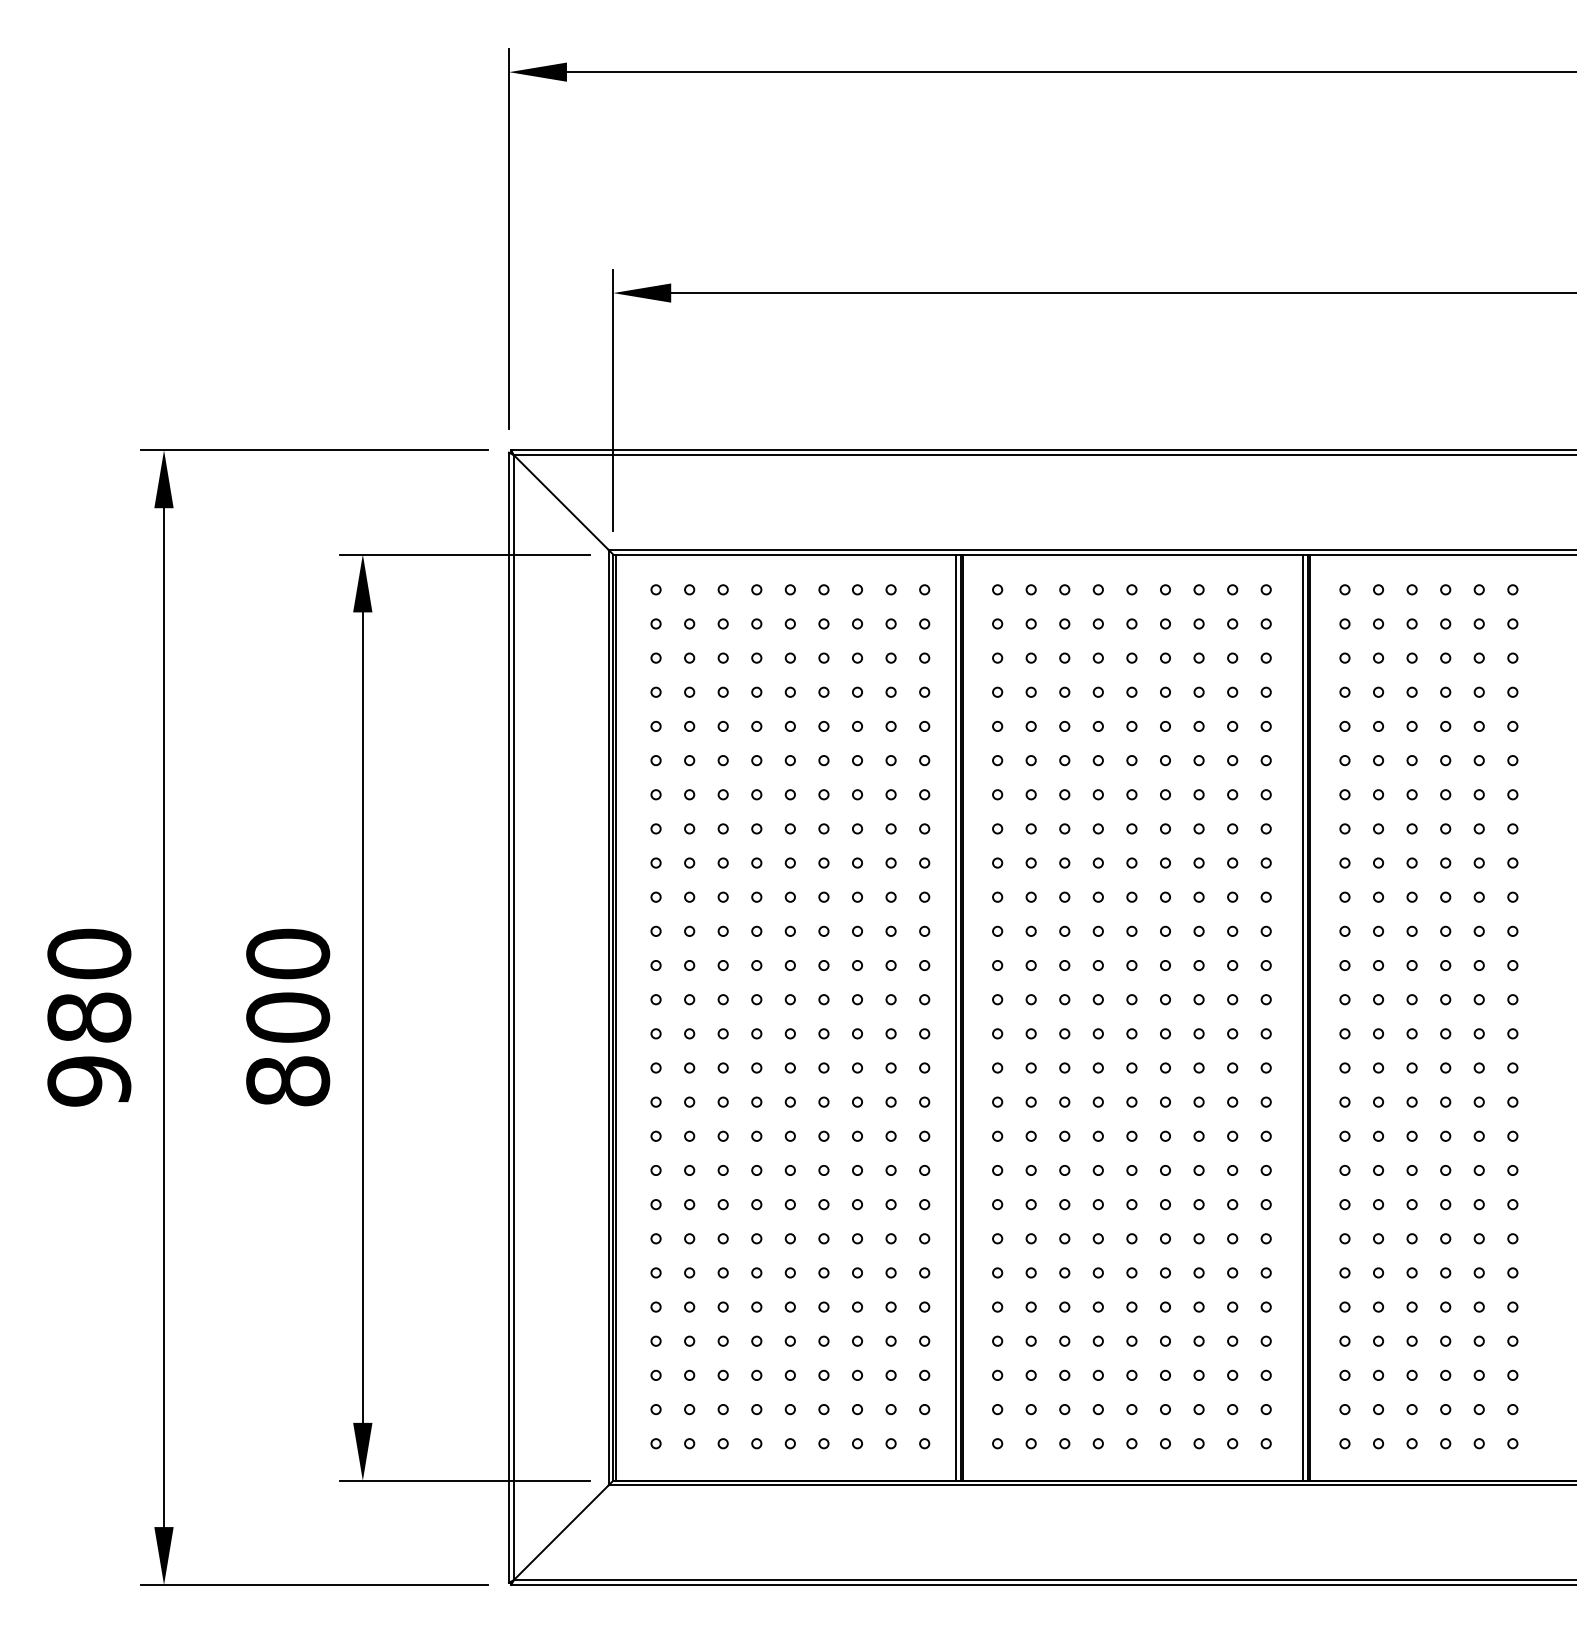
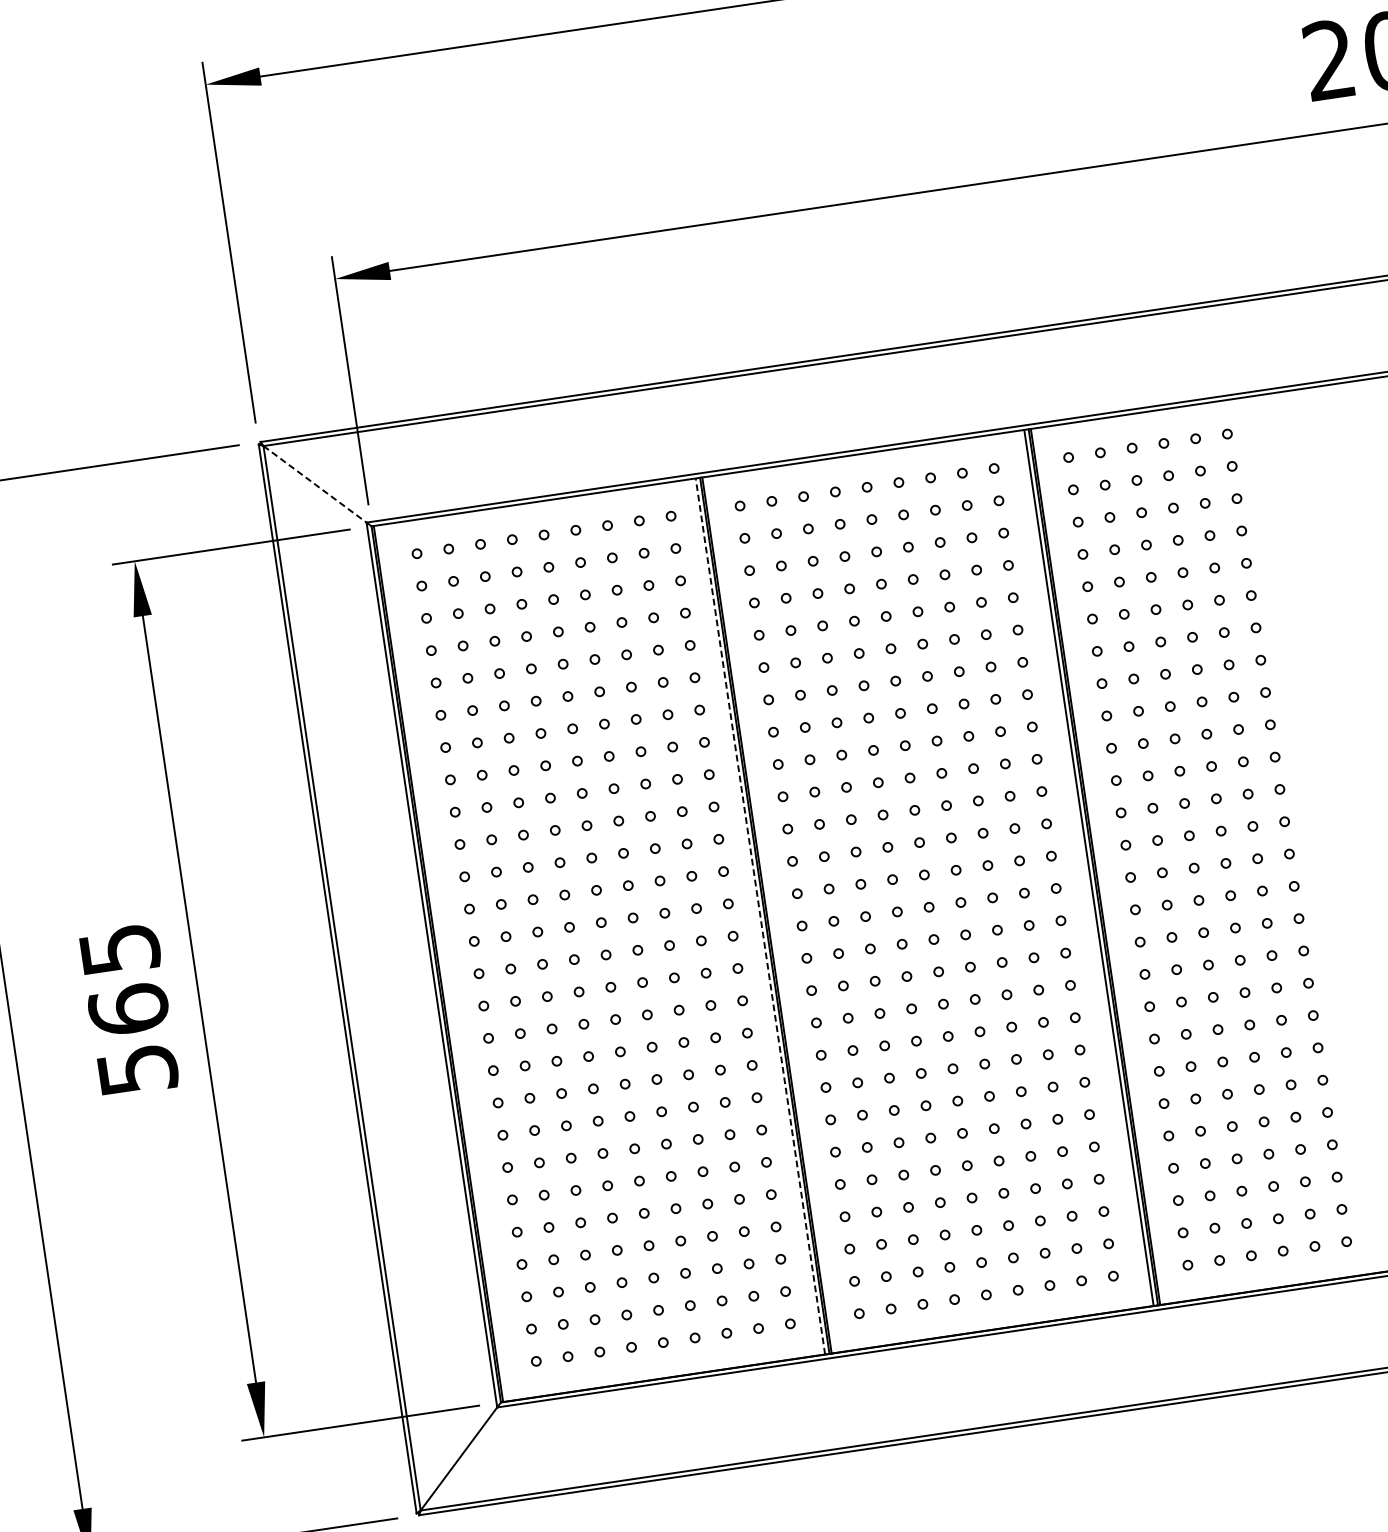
line: (561, 502) -> (315, 484), solid -> dashed
text: (288, 1017) -> (129, 1009), 800 -> 565
line: (955, 1017) -> (759, 916), solid -> dashed

